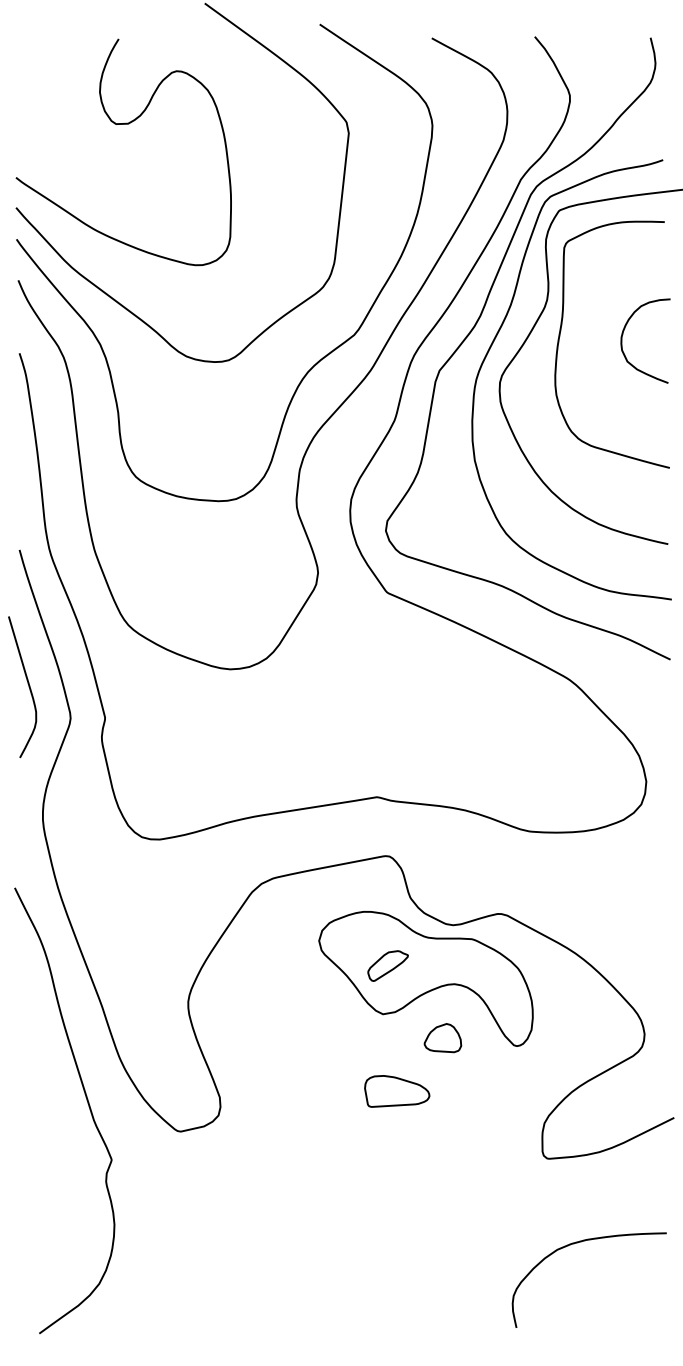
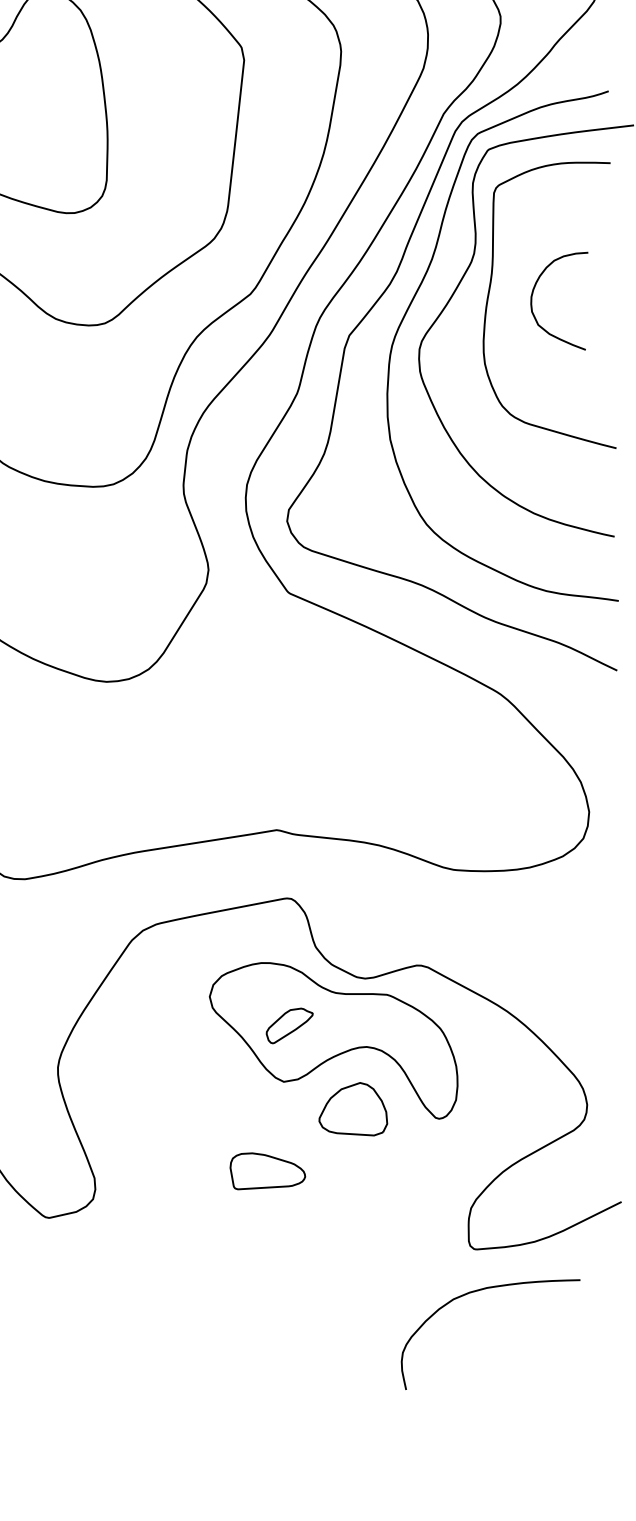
curve: (623, 334) -> (533, 293), moved
part: (442, 1038) -> (352, 1109), size x1.6
part: (397, 1091) -> (268, 1171), moved
curve: (577, 1243) -> (476, 1292), moved

